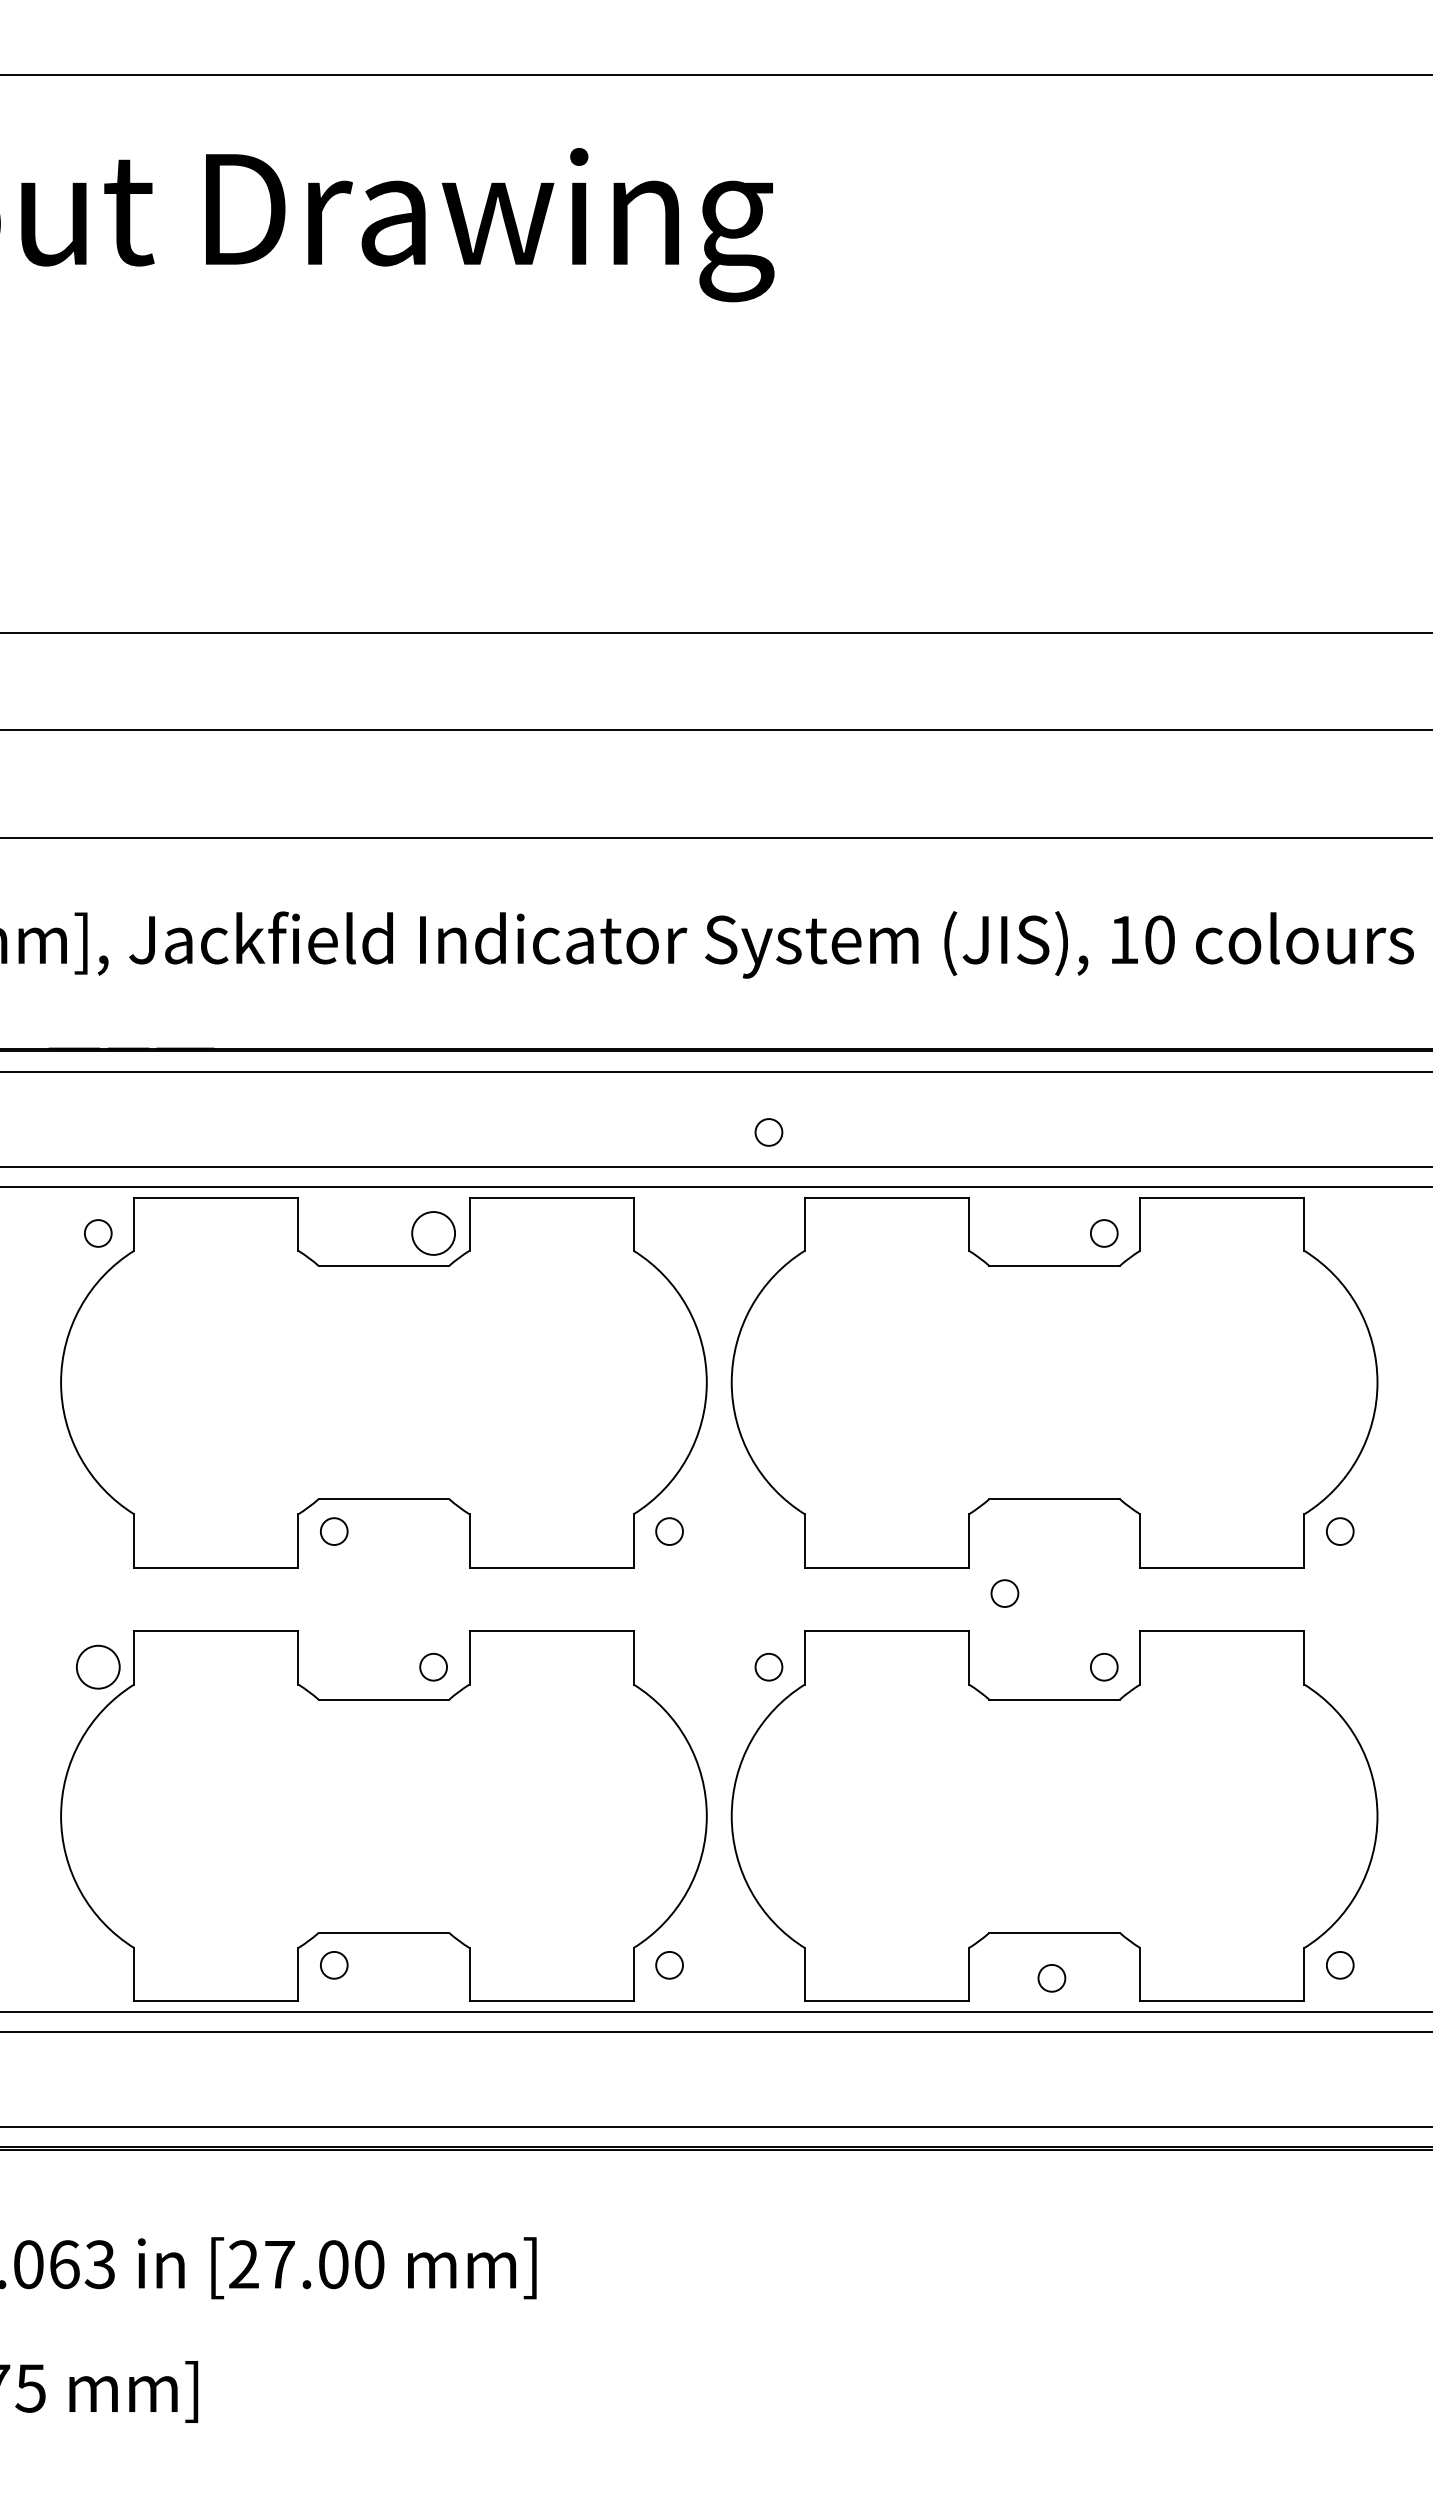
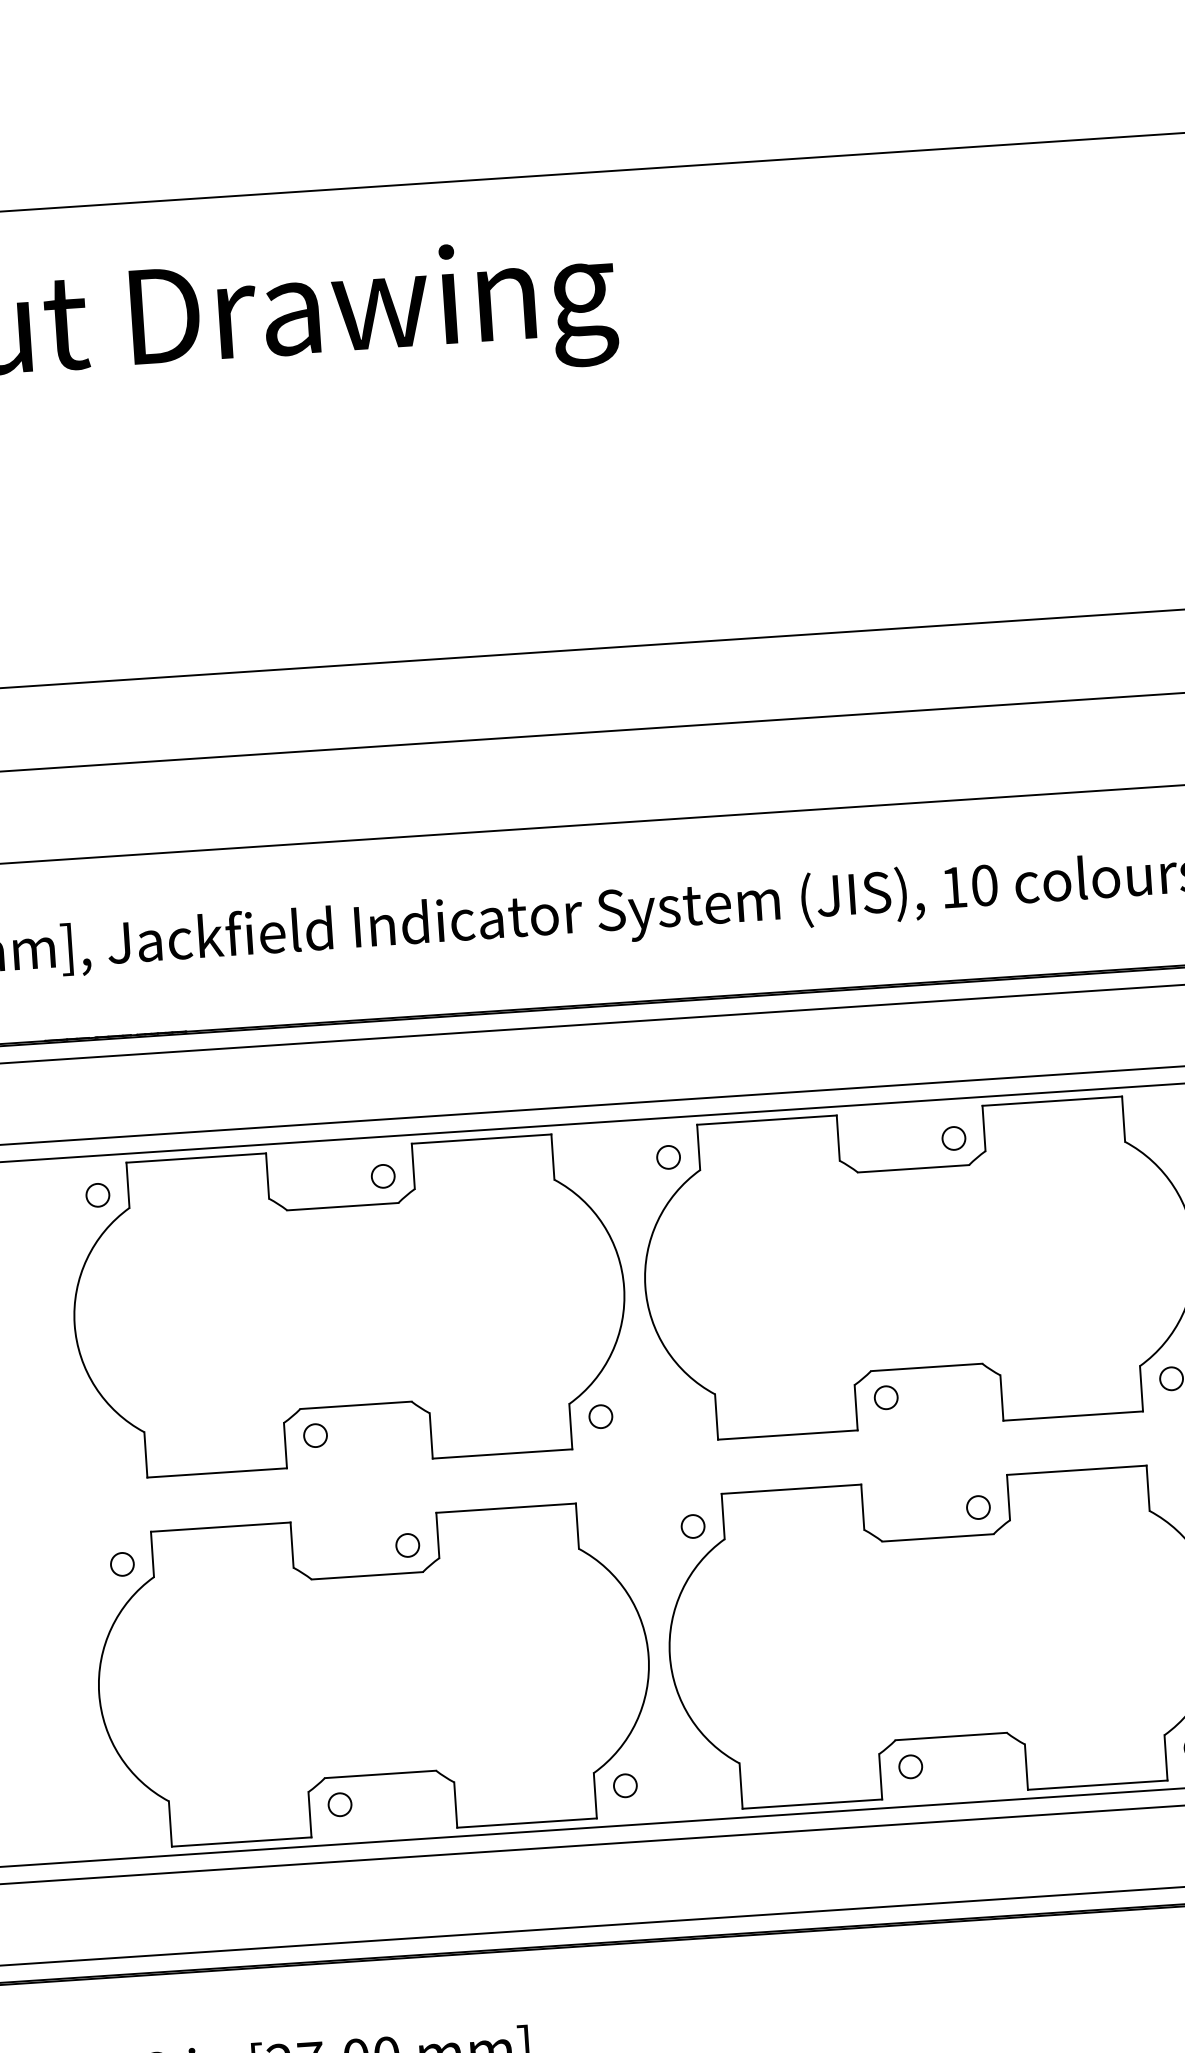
circle: (768, 1132) -> (668, 1157), moved
circle: (433, 1233) -> (383, 1176), size x0.62
circle: (1004, 1593) -> (885, 1397), moved
circle: (97, 1666) -> (121, 1563), size x0.62
circle: (1051, 1978) -> (910, 1766), moved

